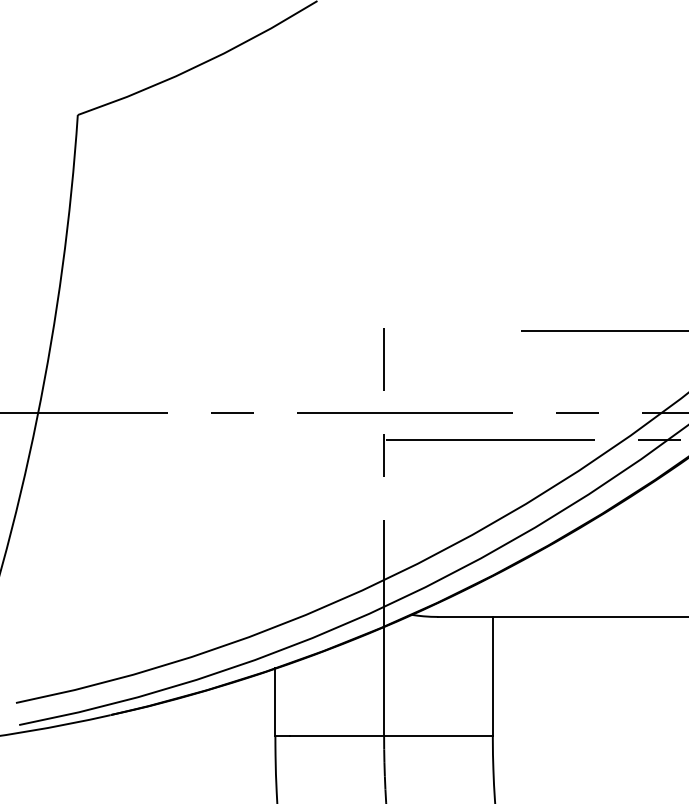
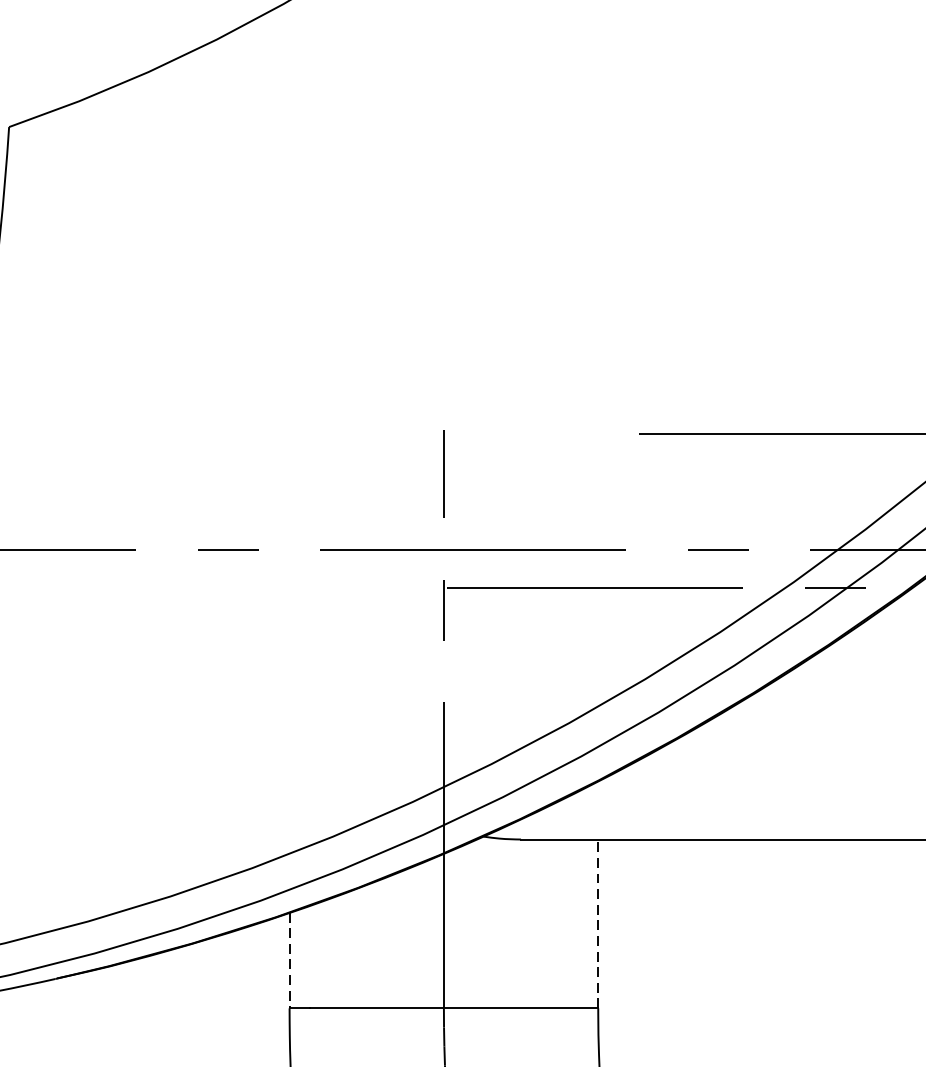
line: (492, 675) -> (597, 922), solid -> dashed
line: (275, 702) -> (289, 960), solid -> dashed

